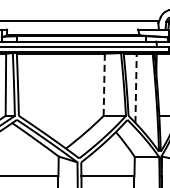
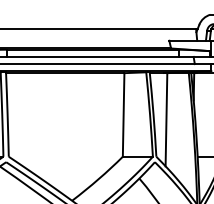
line: (104, 84) -> (123, 114), dashed -> solid
line: (136, 88) -> (167, 119), dashed -> solid

